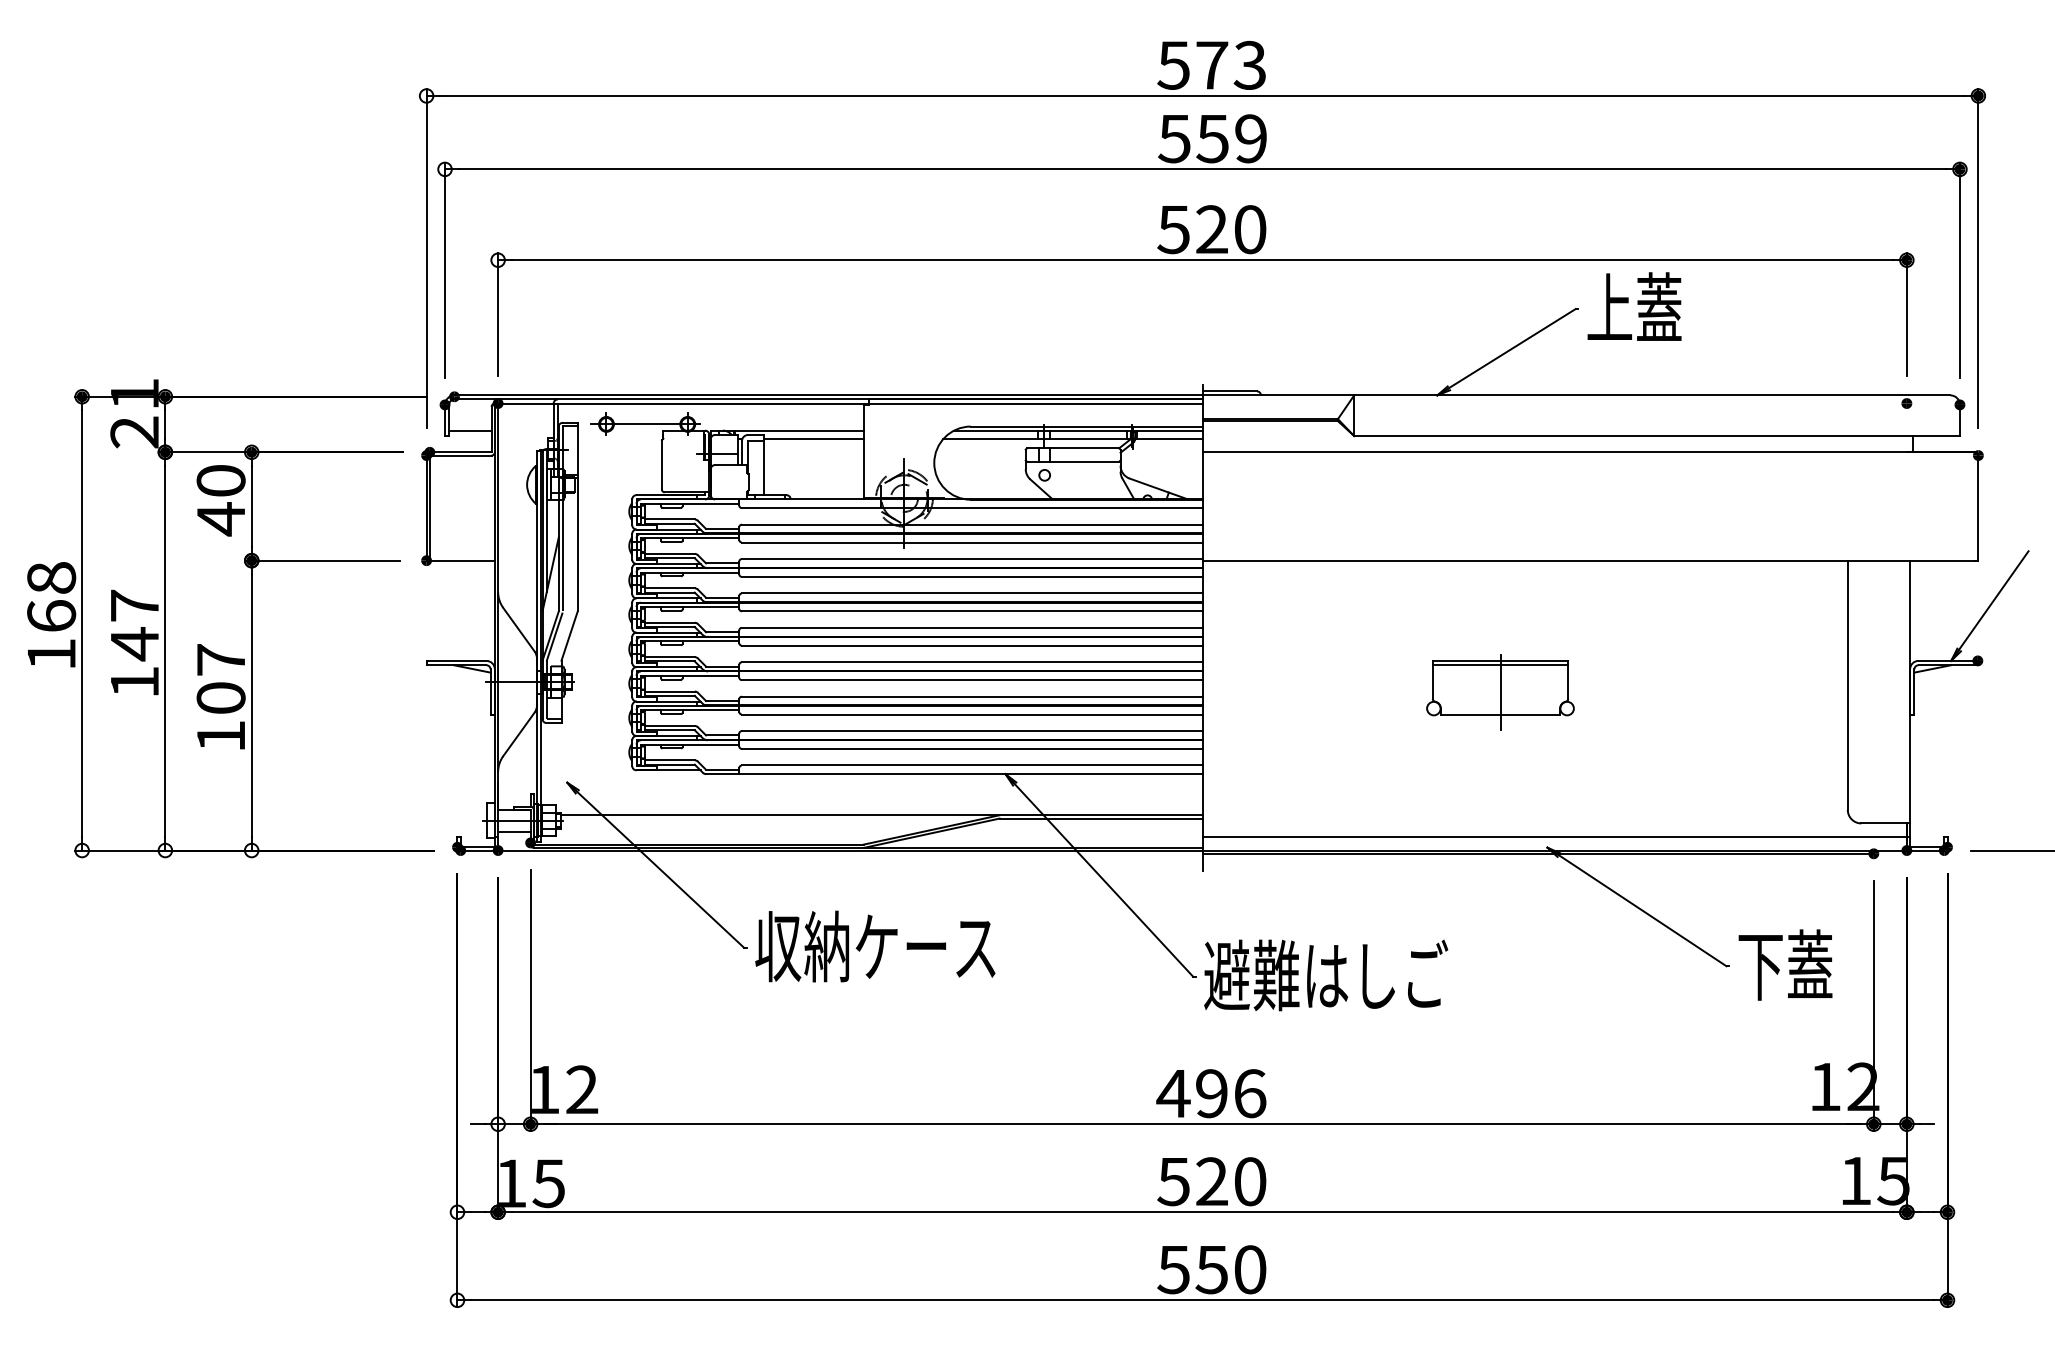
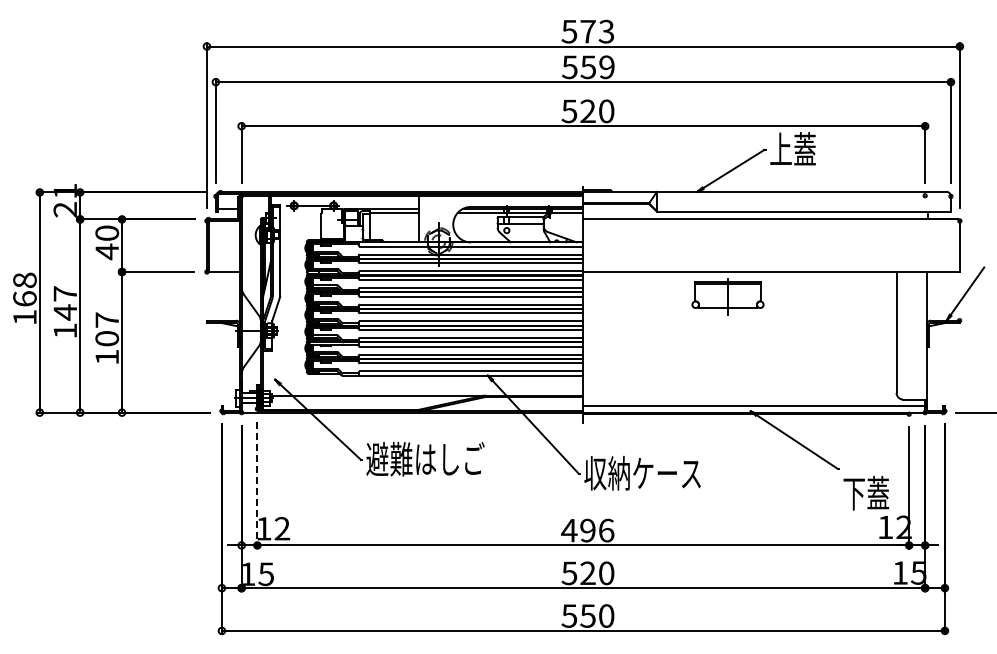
part: (1499, 691) -> (727, 296), moved
text: (877, 945) -> (425, 458), 収納ケース -> 避難はしご
text: (1783, 965) -> (865, 493), moved
text: (1326, 973) -> (643, 472), 避難はしご -> 収納ケース
line: (530, 1000) -> (257, 485), solid -> dashed

